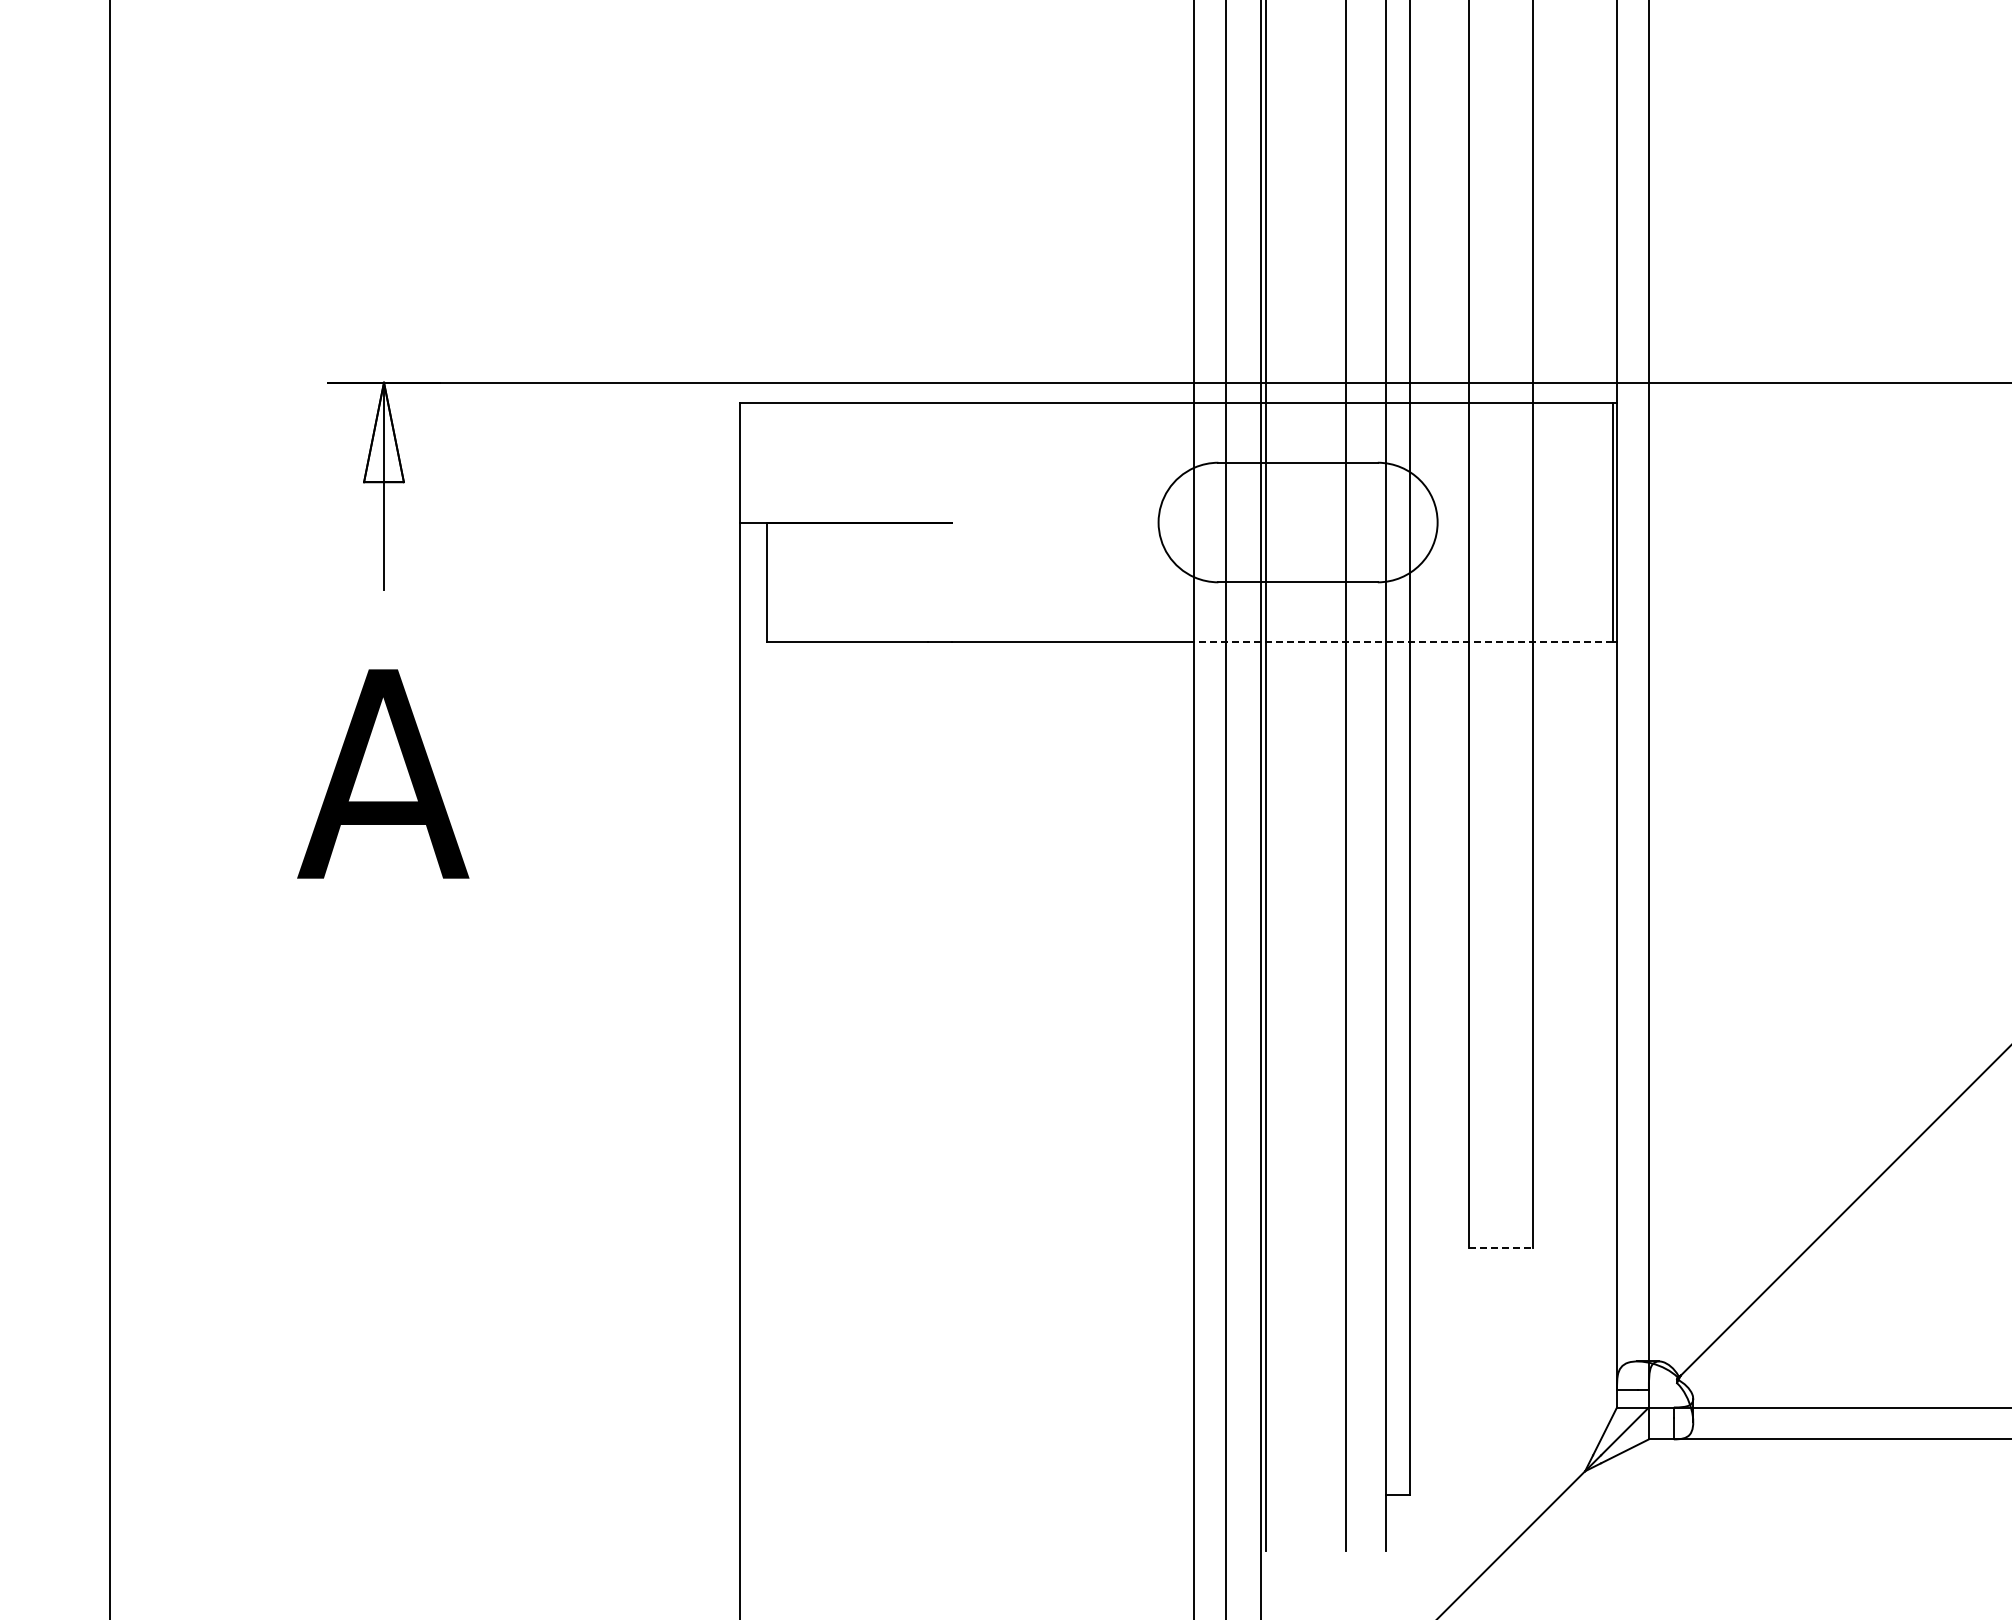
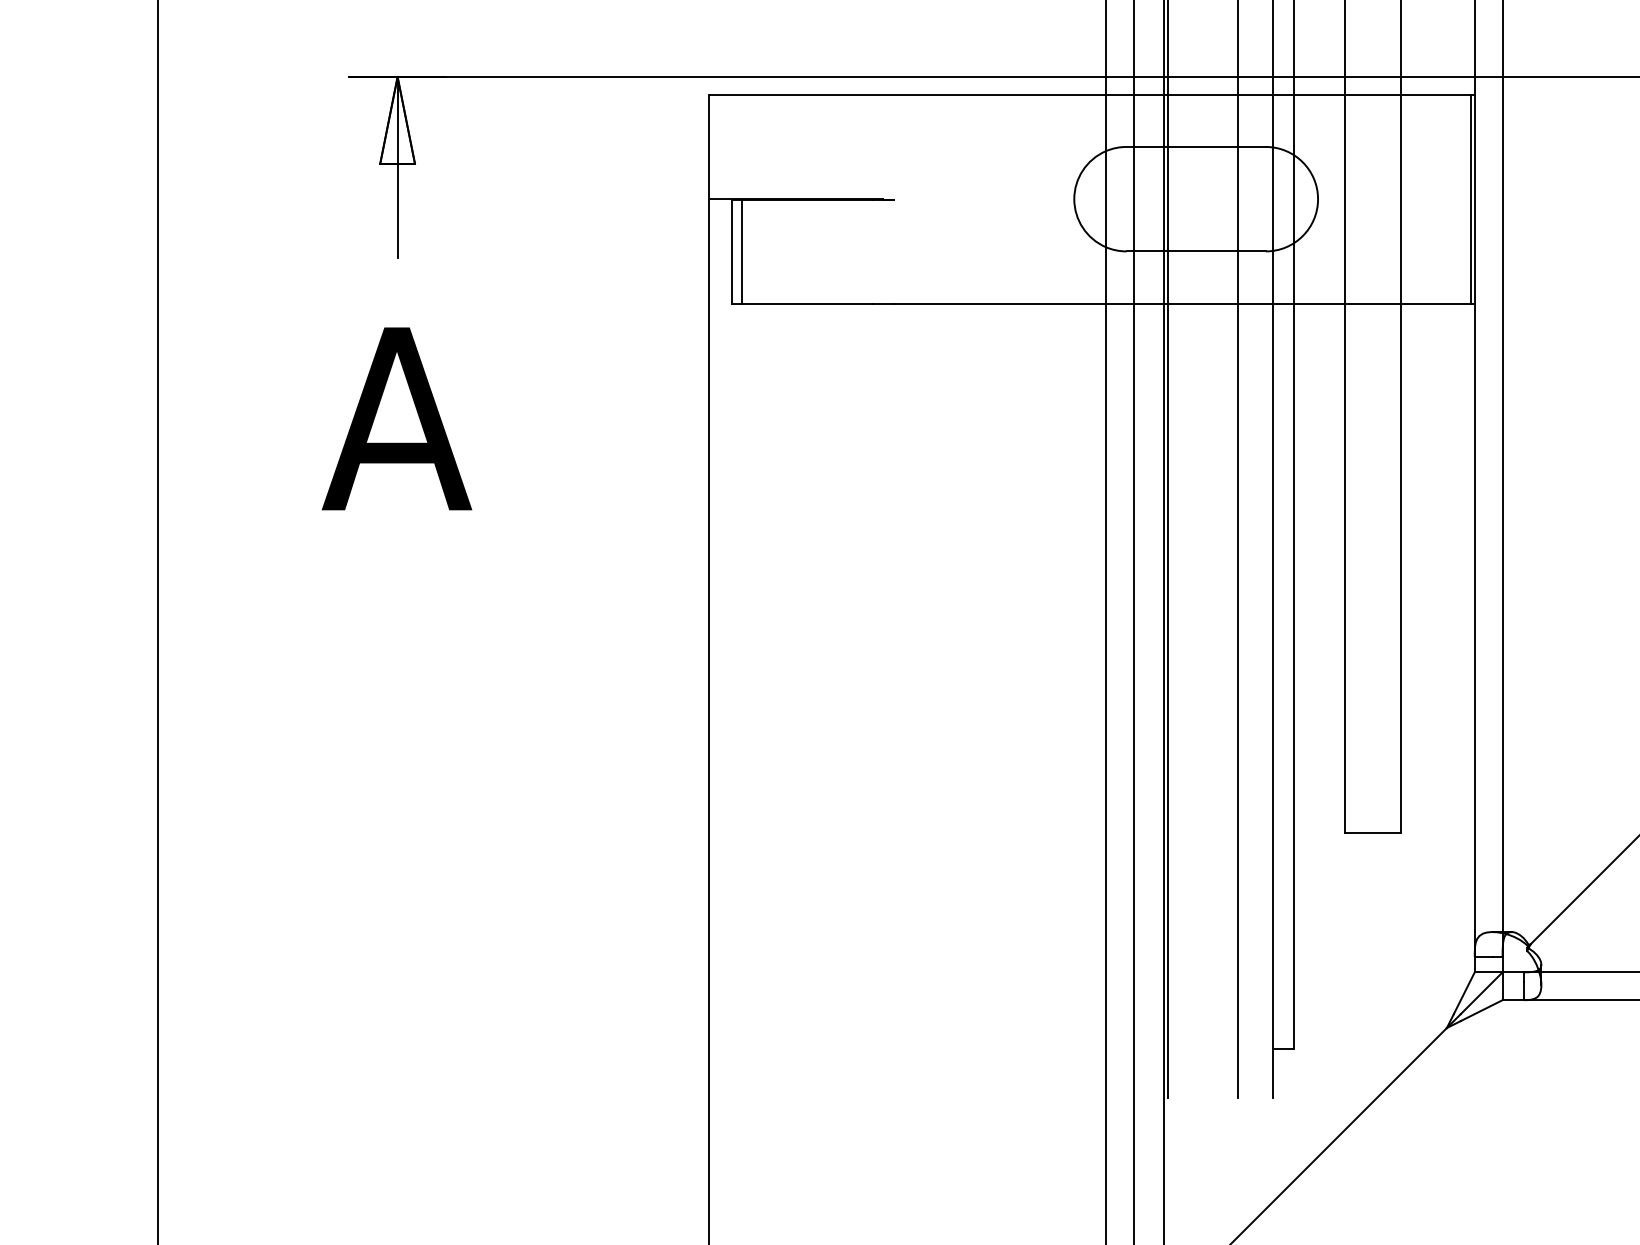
line: (778, 582) -> (742, 251), added
line: (1403, 642) -> (1288, 303), dashed -> solid
line: (1500, 1248) -> (1372, 833), dashed -> solid

